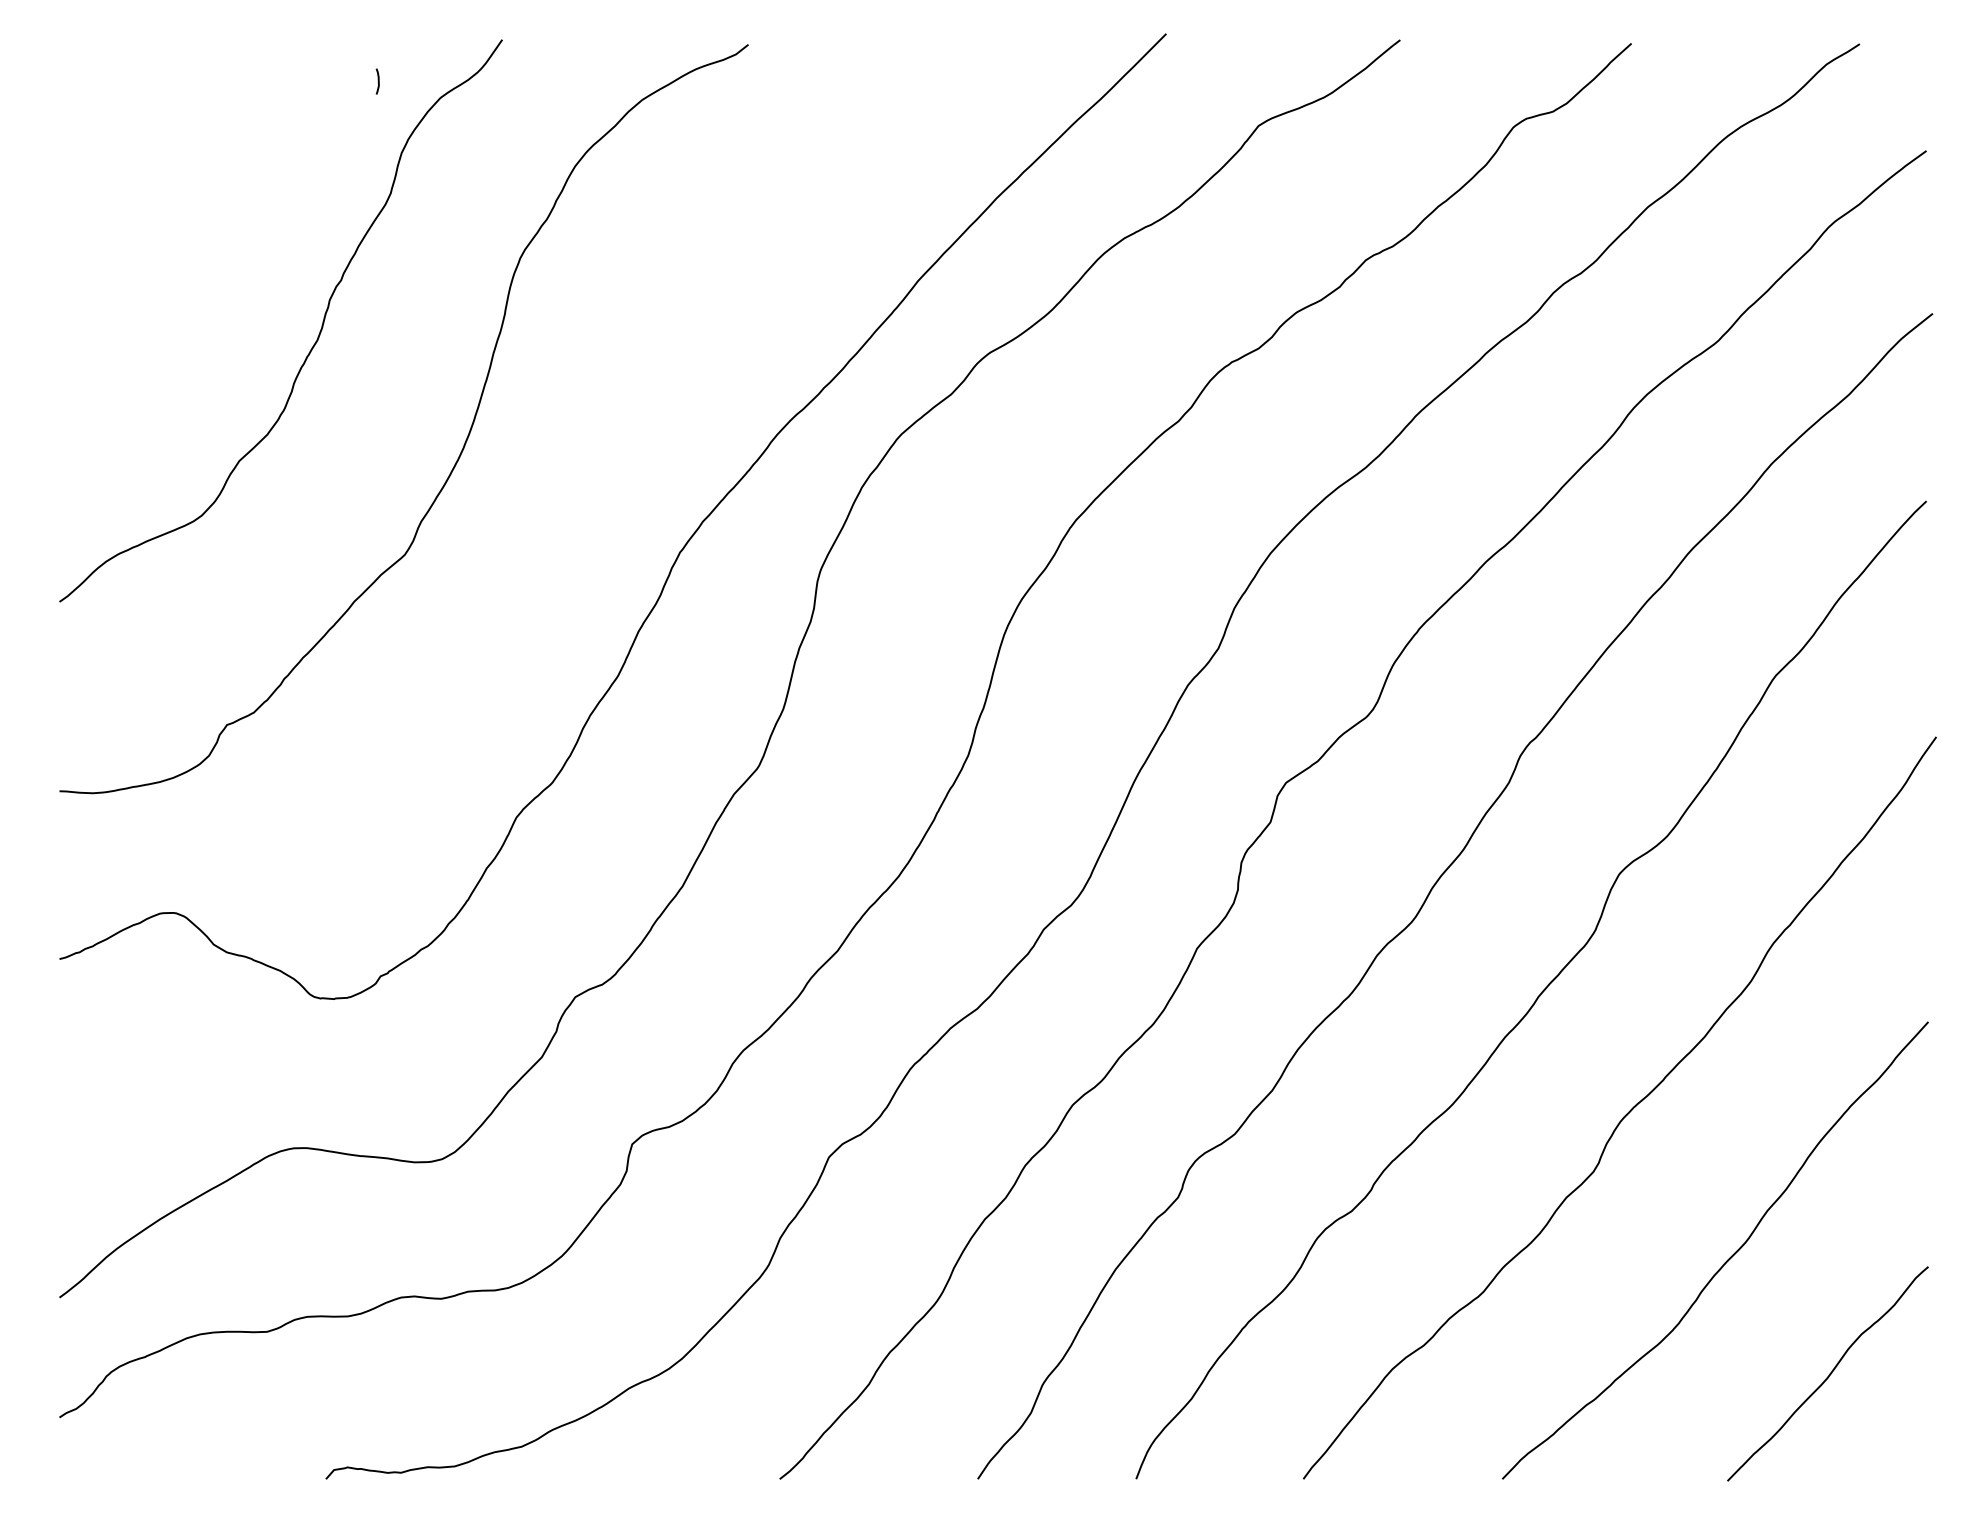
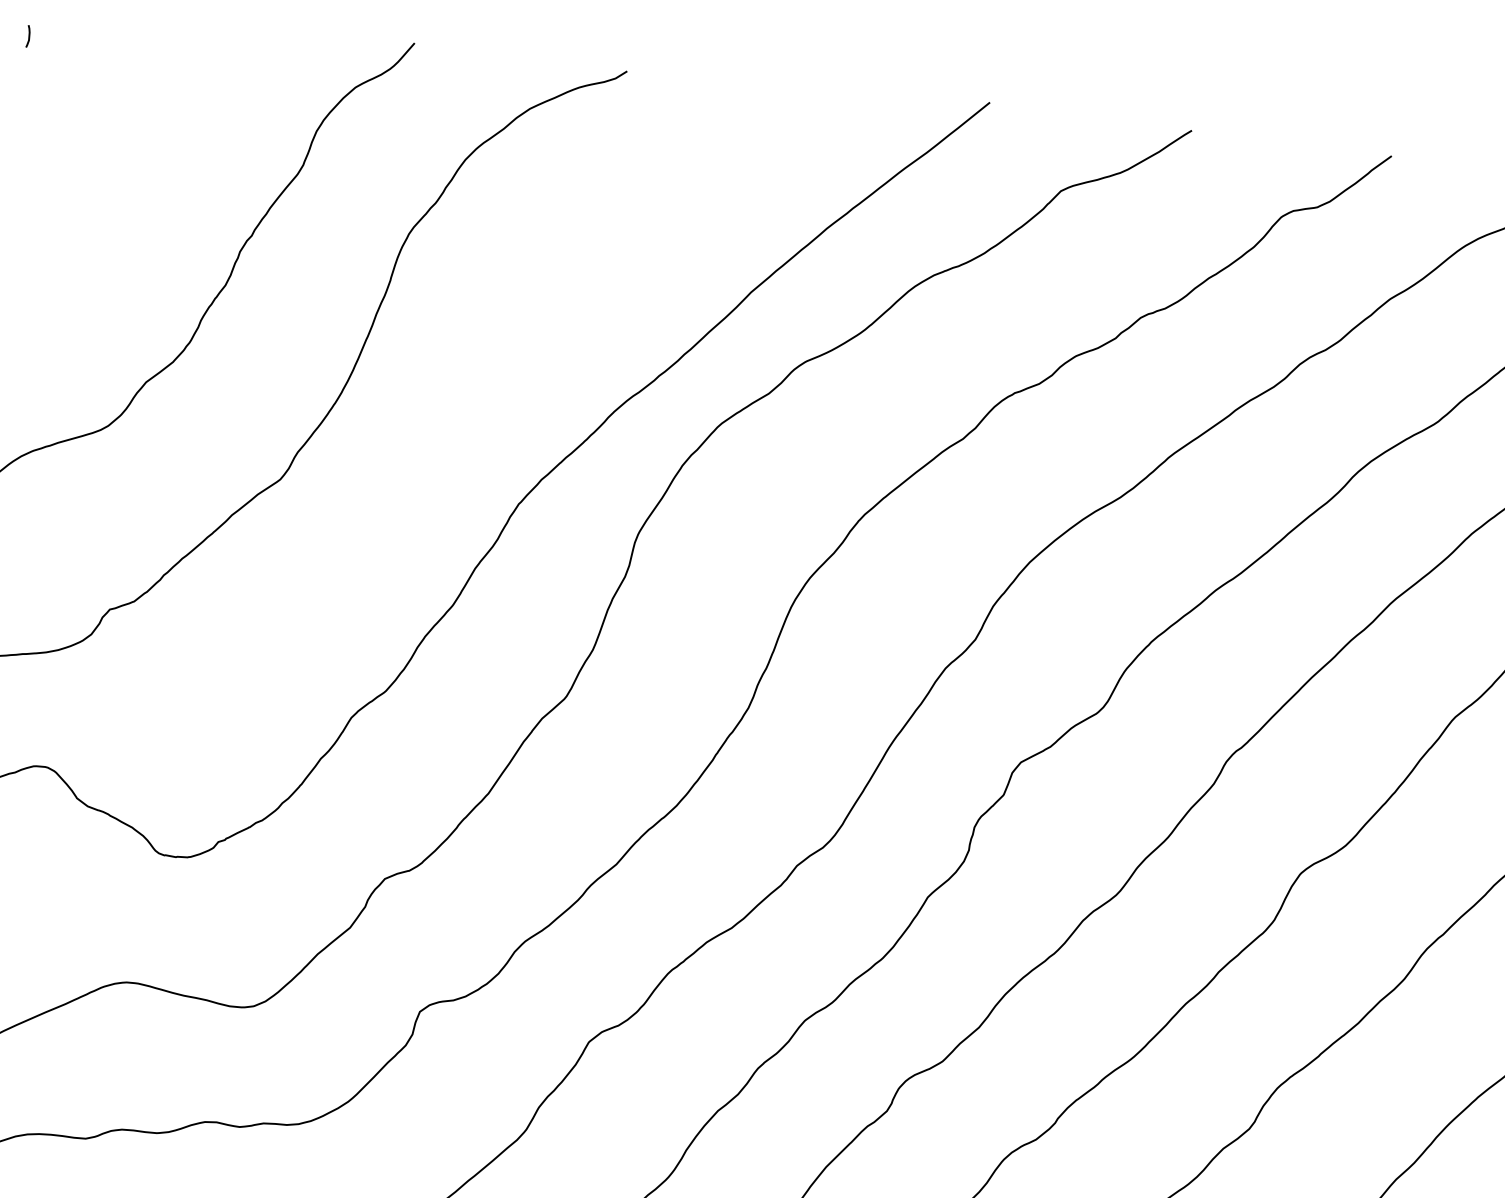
curve: (377, 81) -> (28, 36), moved

